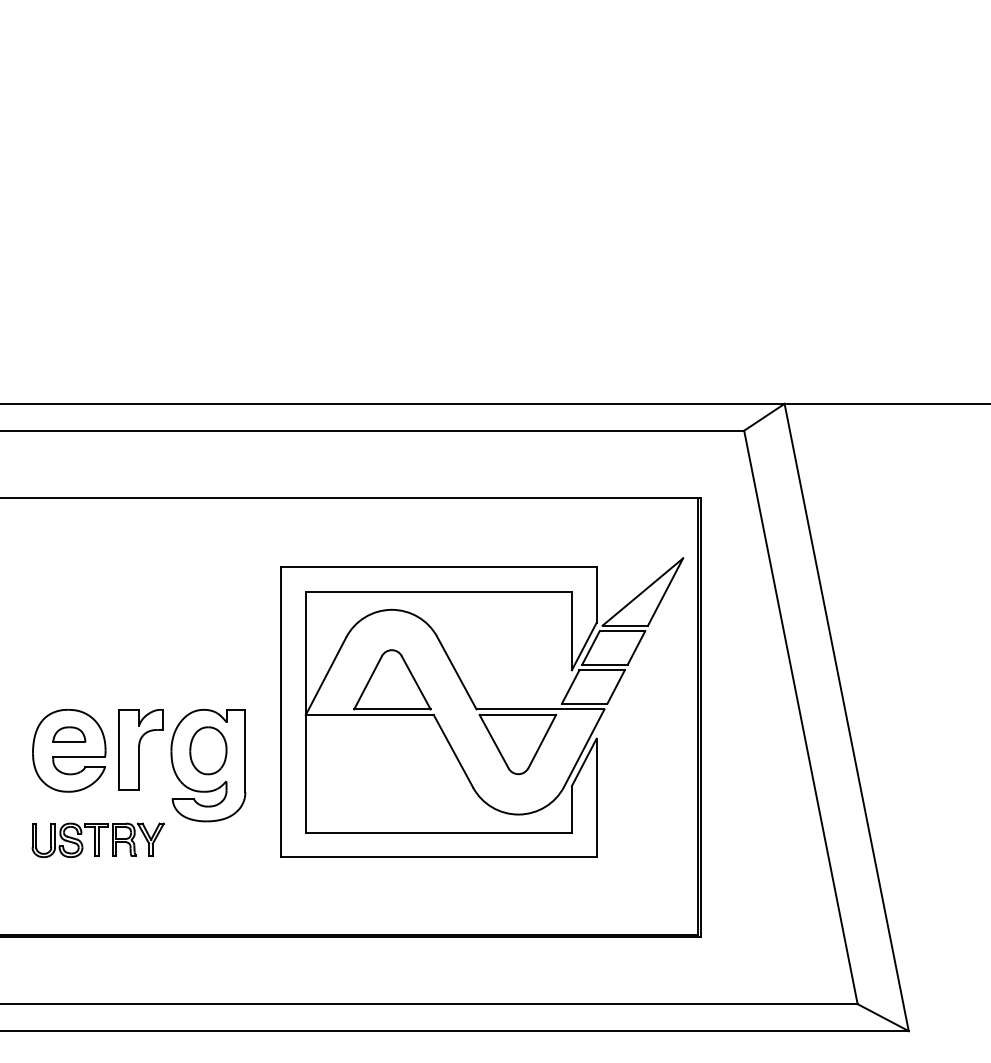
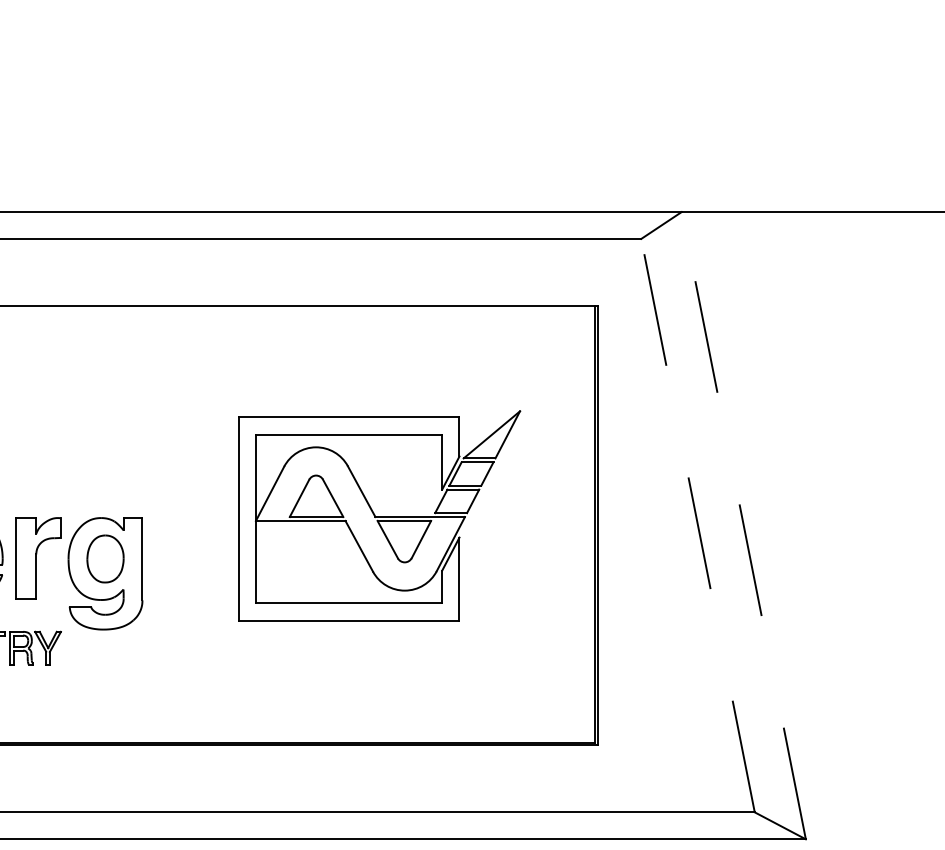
part: (482, 707) -> (379, 515), size x0.7
line: (800, 716) -> (697, 524), solid -> dashed
line: (846, 717) -> (743, 525), solid -> dashed

